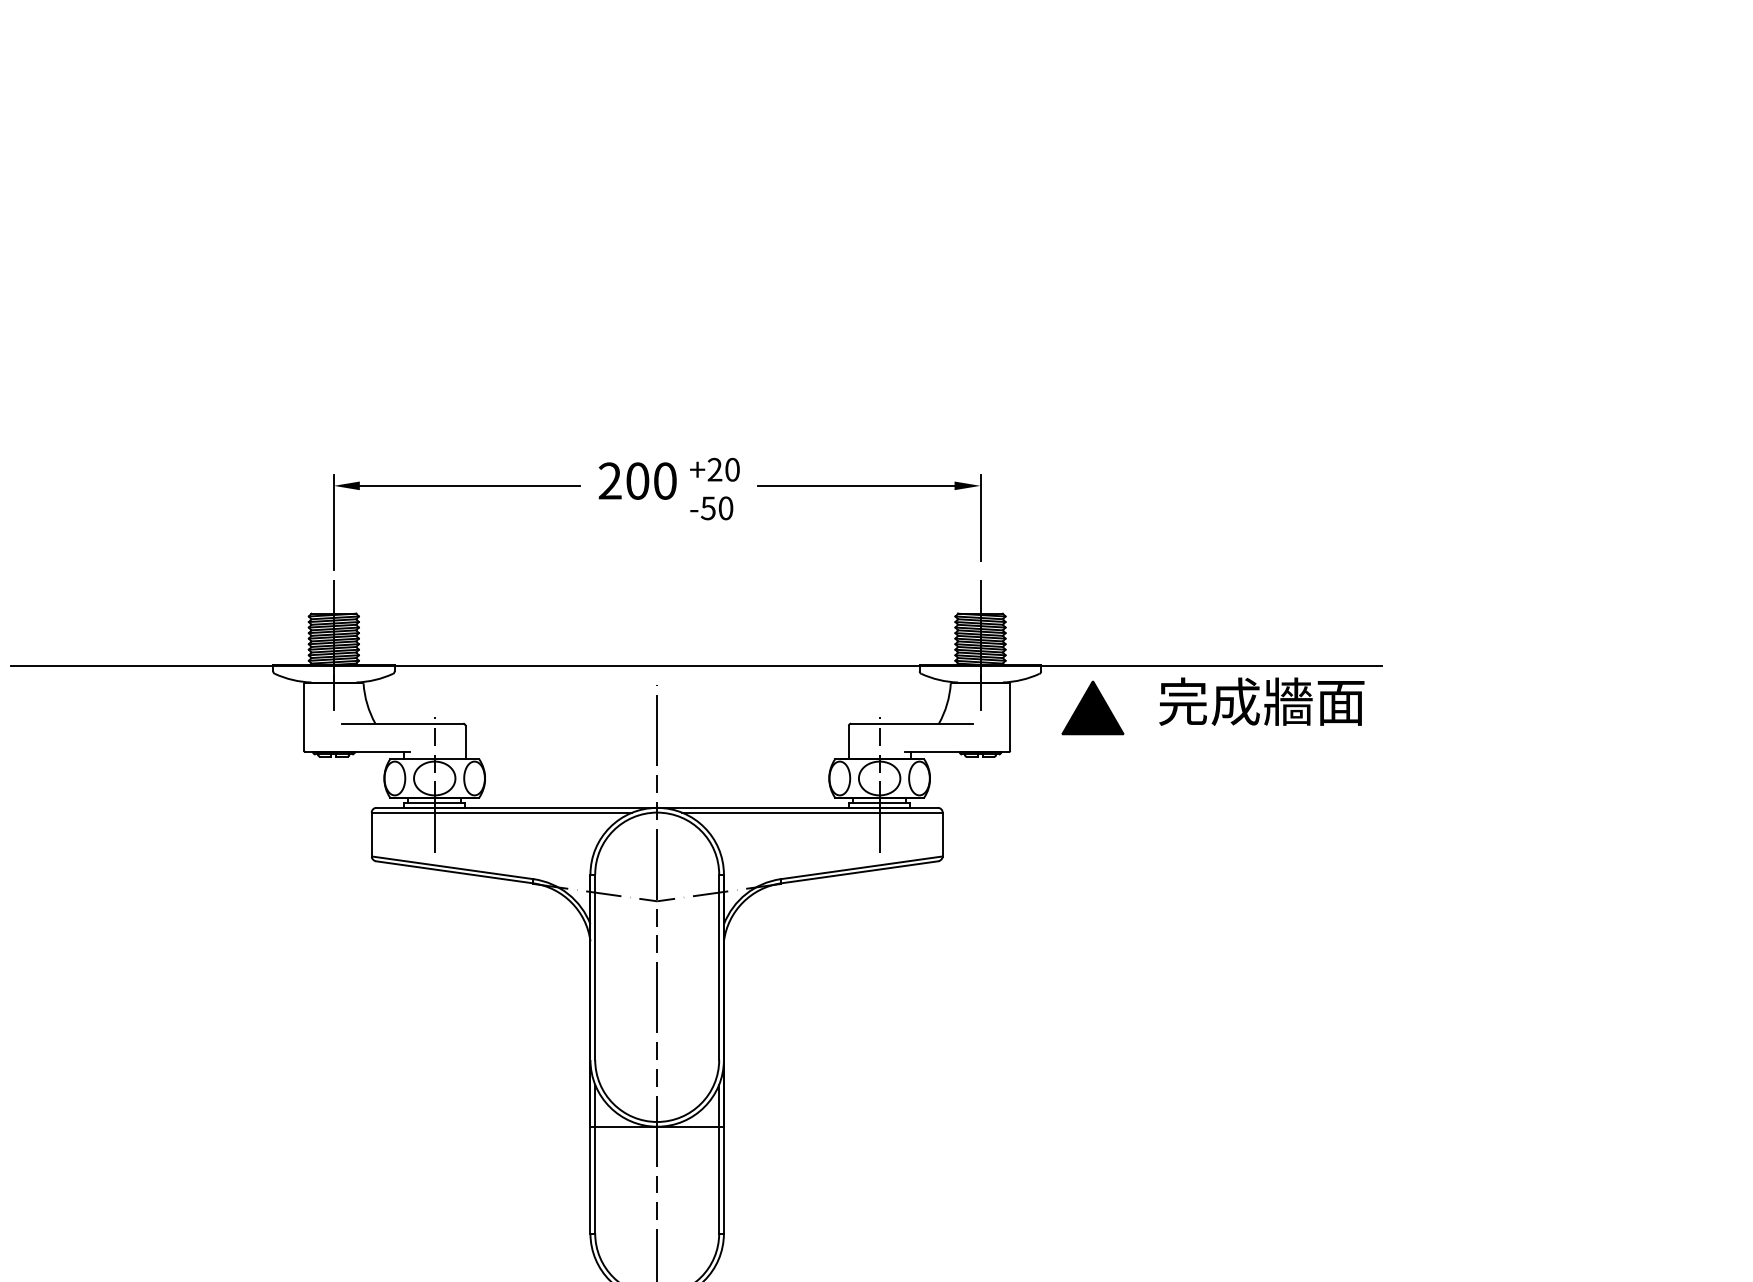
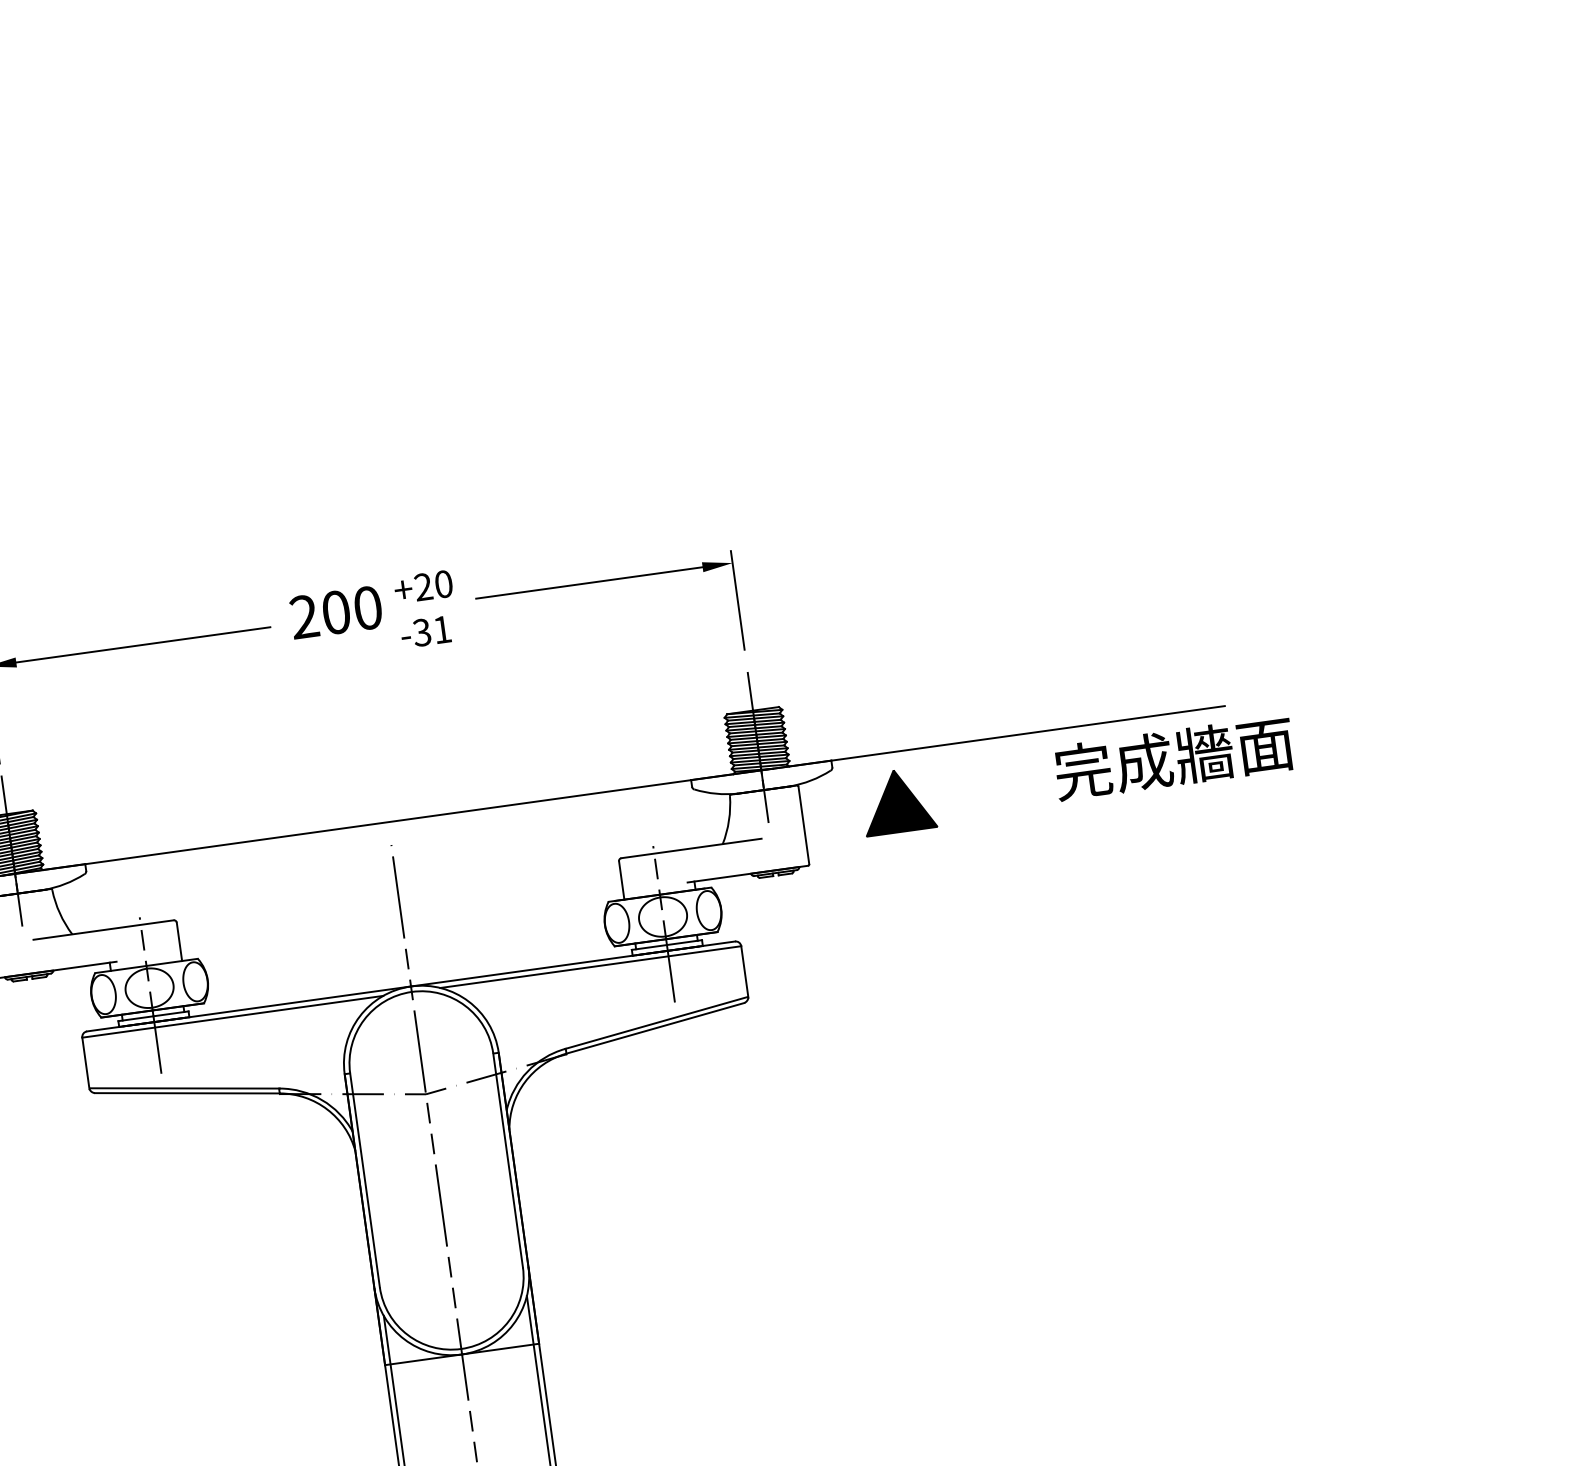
text: (717, 508) -> (432, 631), -50 -> -31
text: (1261, 701) -> (1173, 757), moved

